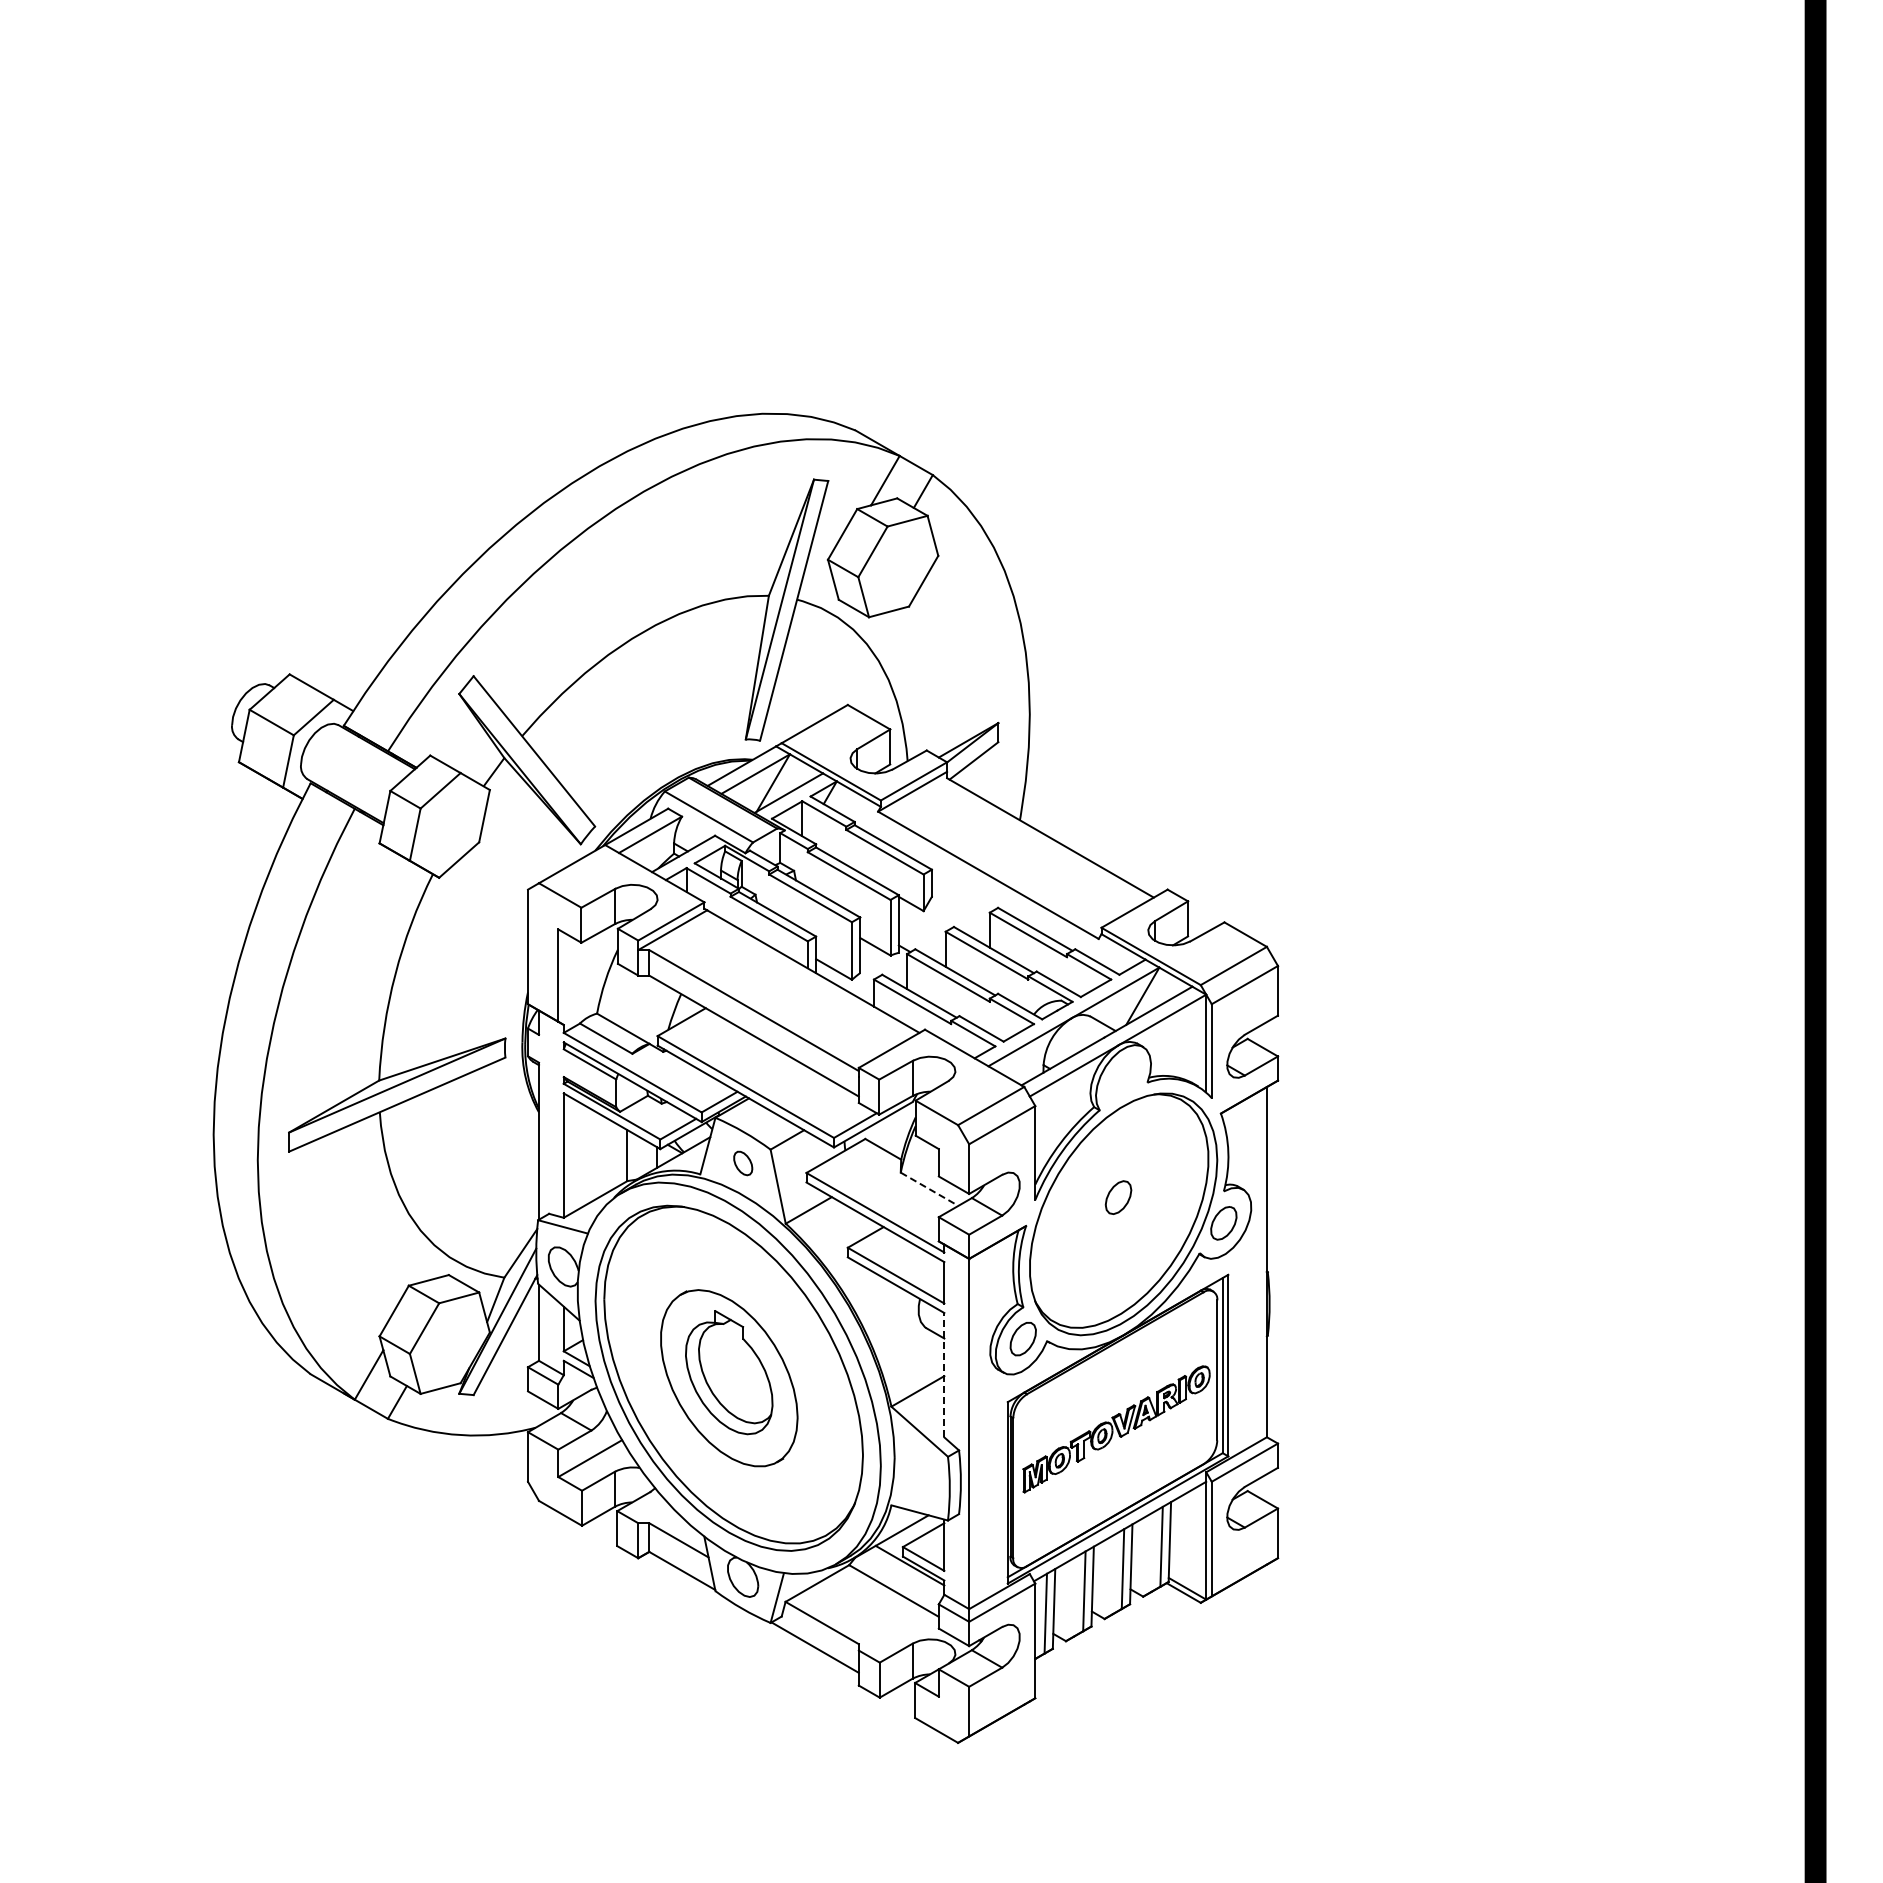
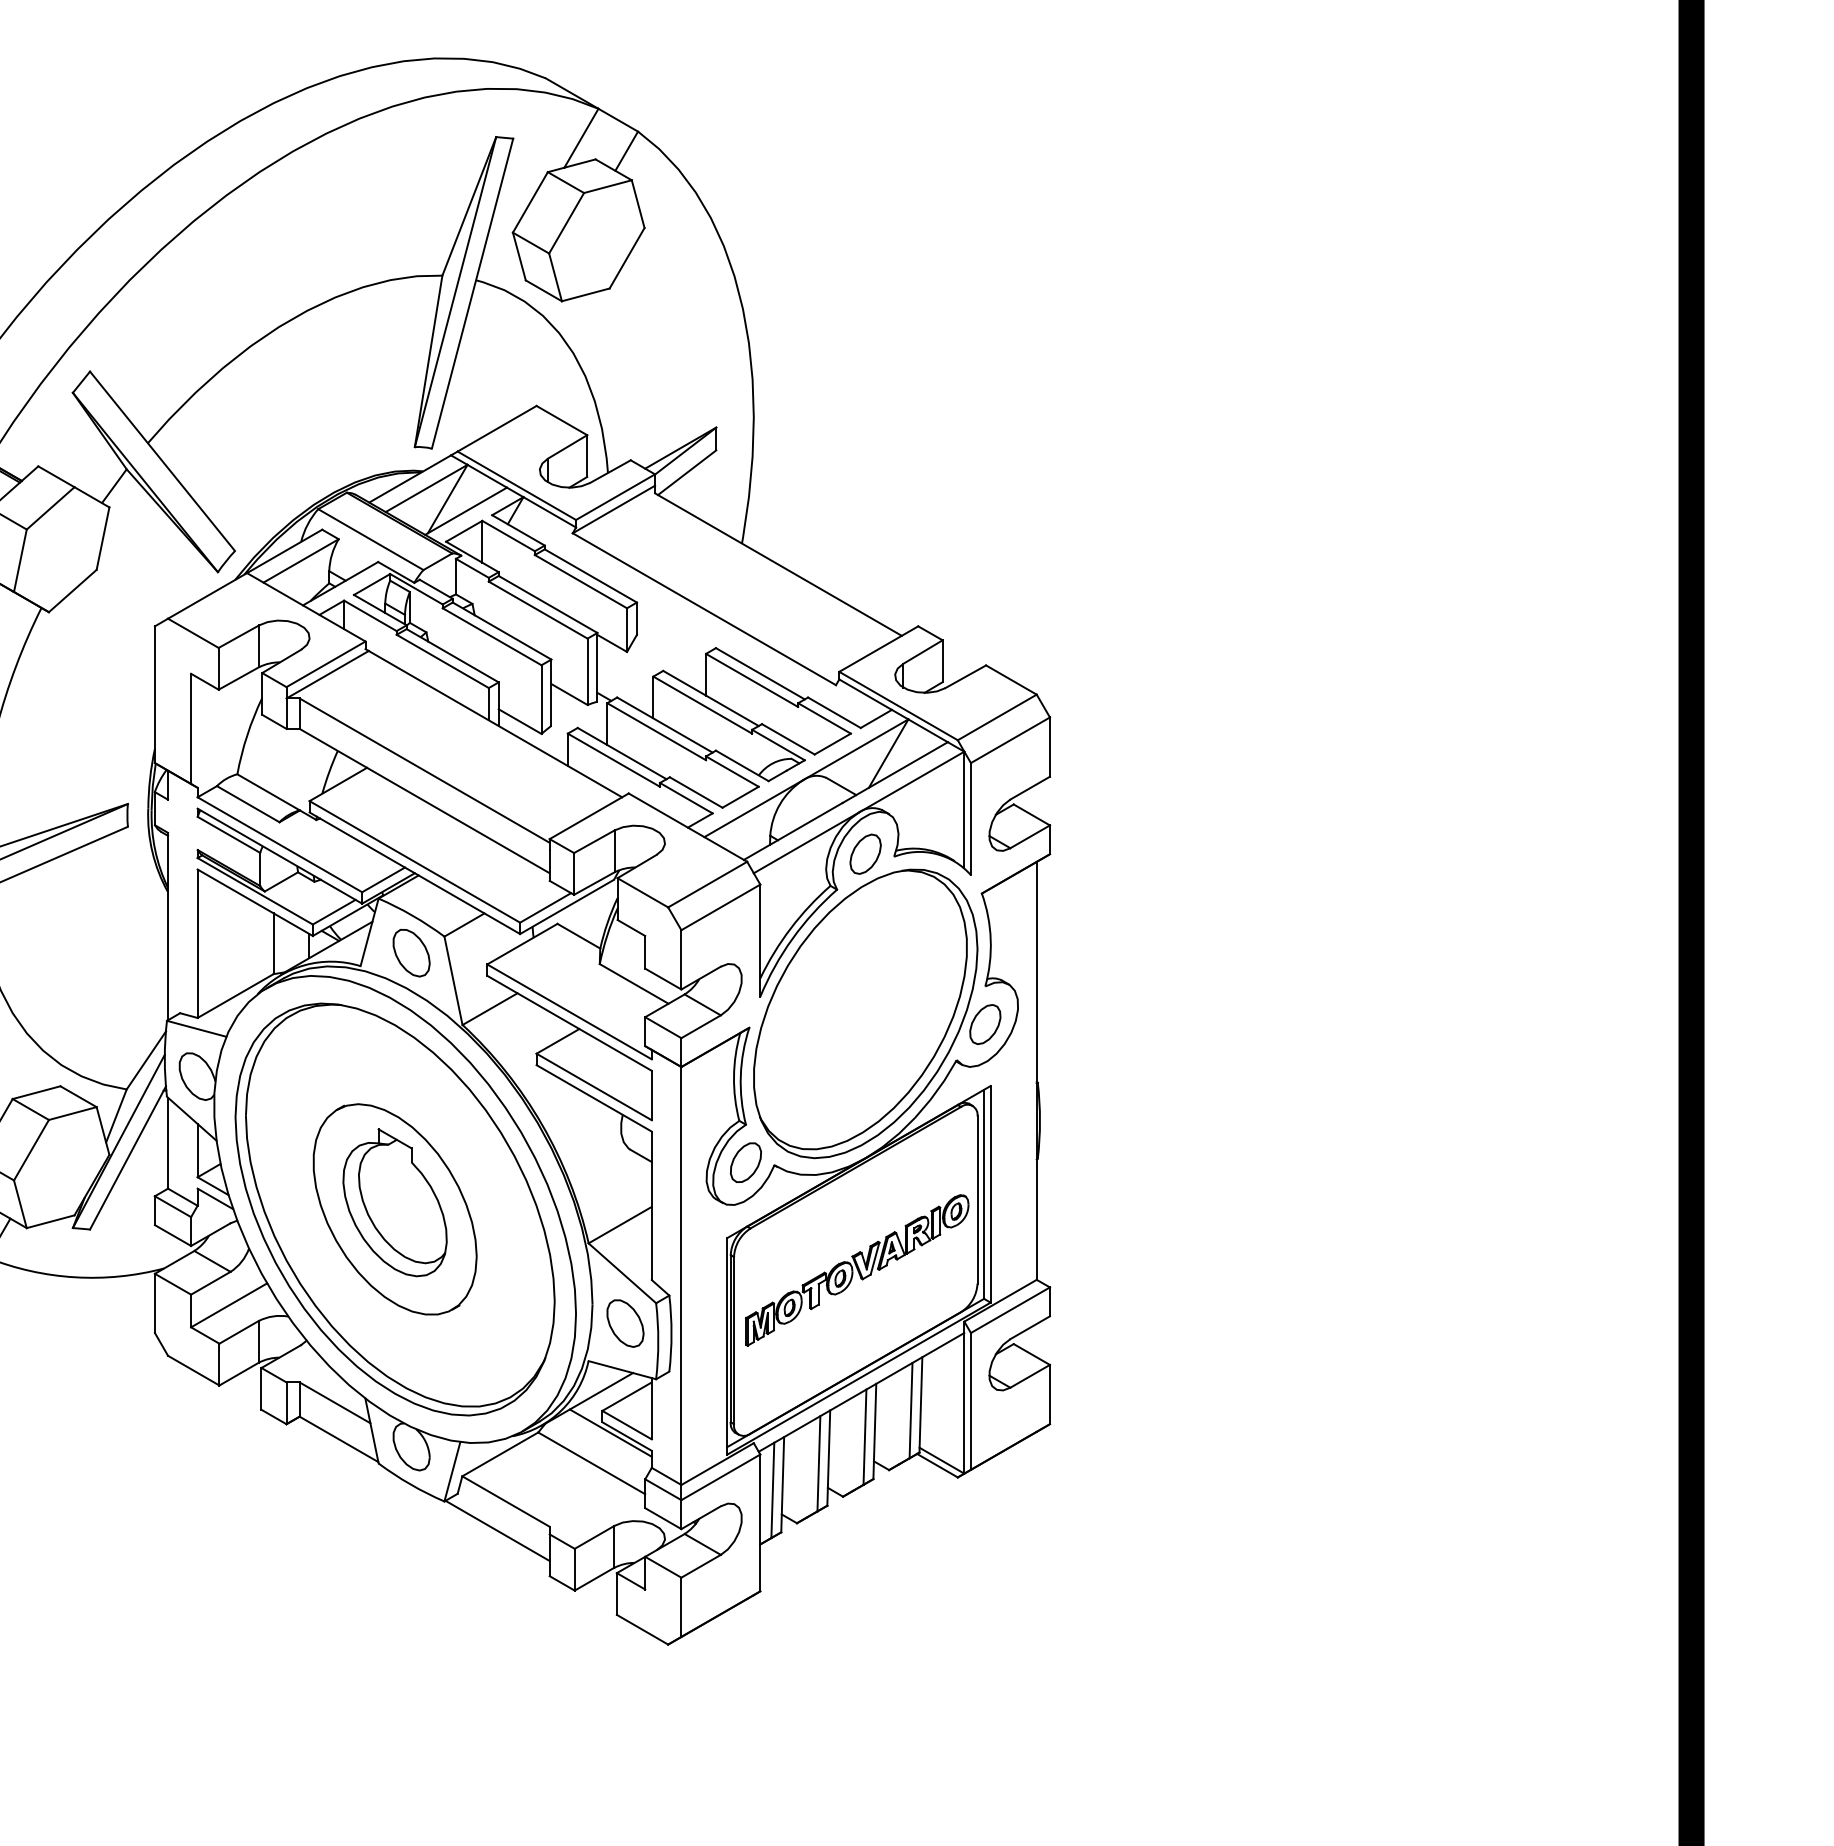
part: (743, 1163) -> (412, 953), size x1.67
line: (930, 1189) -> (635, 984), dashed -> solid
part: (1118, 1197) -> (865, 854), moved
line: (944, 1374) -> (651, 1204), dashed -> solid
part: (922, 1473) -> (625, 1323), added

